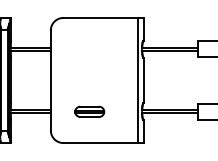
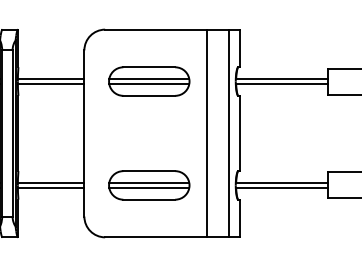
part: (89, 48) -> (148, 80), added
line: (124, 80) -> (206, 133), added
part: (89, 111) -> (148, 184), size x1.67

